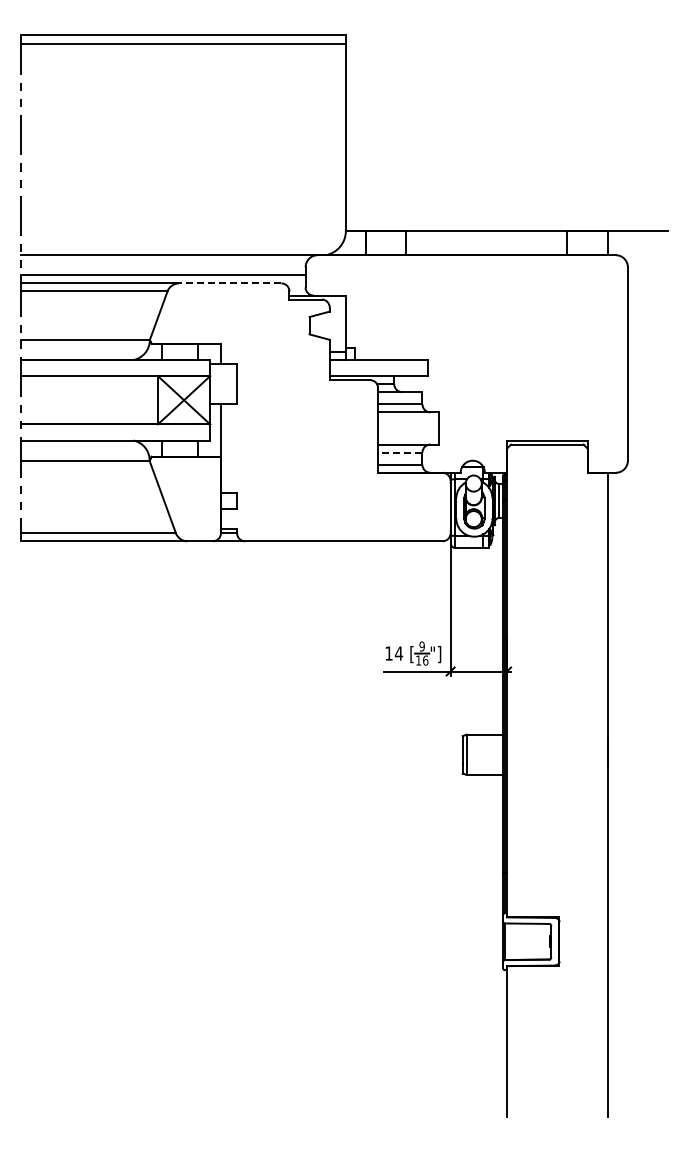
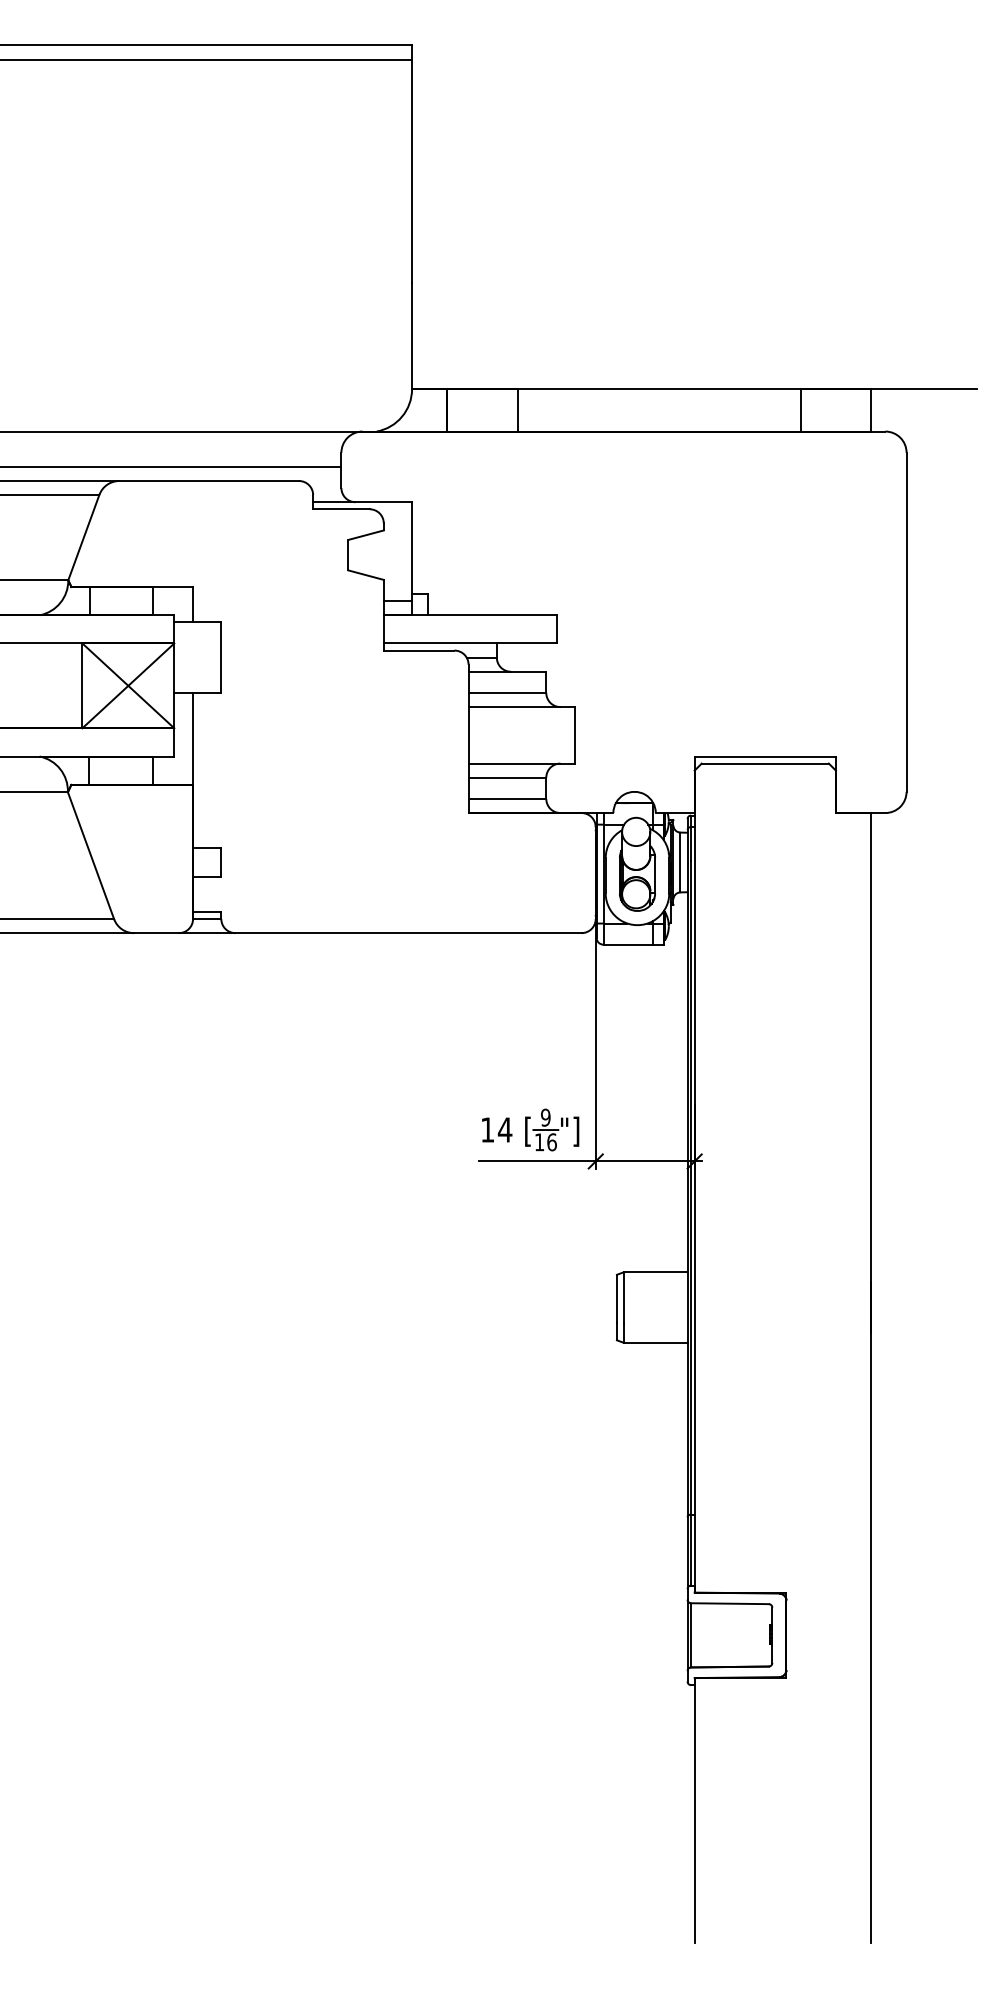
line: (229, 283) -> (207, 481), dashed -> solid
line: (399, 452) -> (506, 777), dashed -> solid

